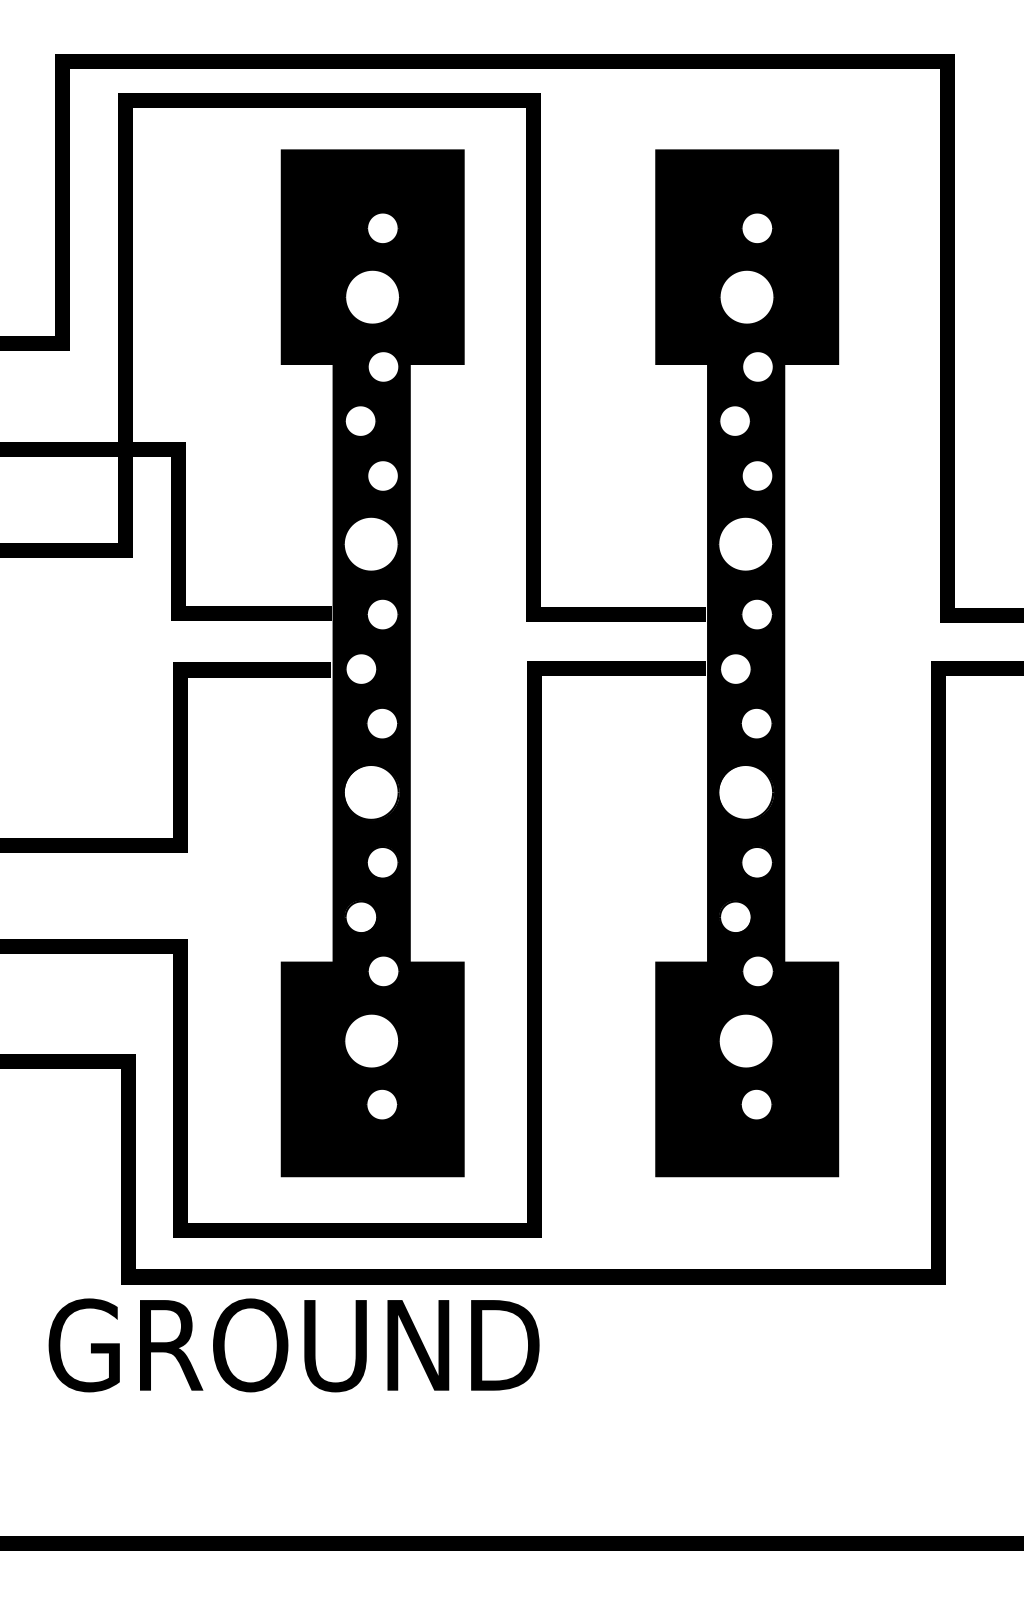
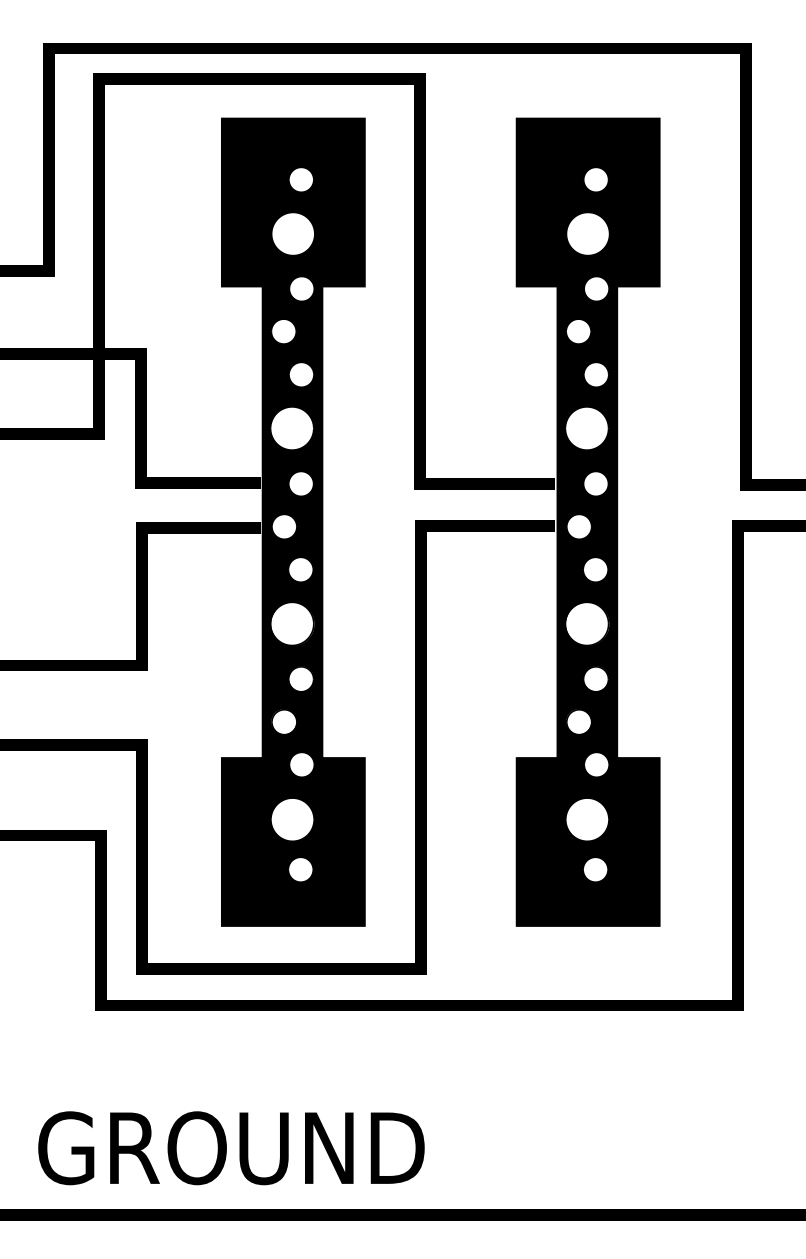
text: (293, 1345) -> (230, 1148), moved

